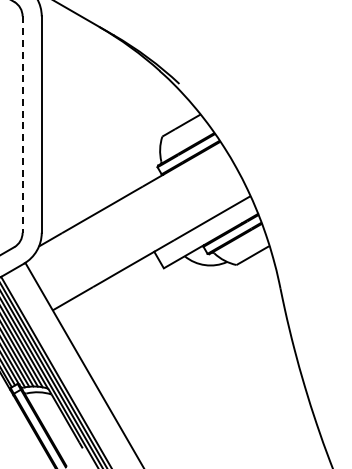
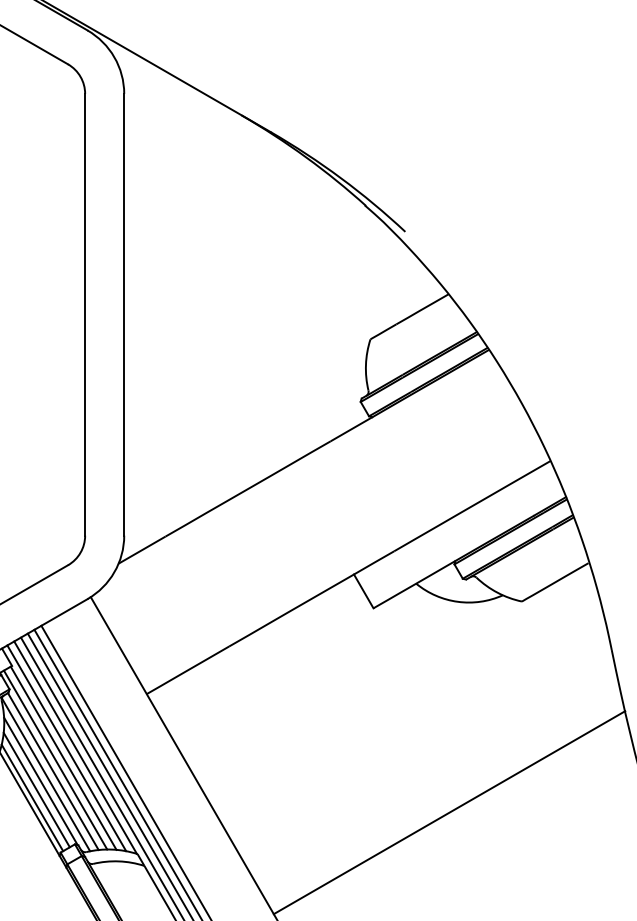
line: (22, 125) -> (84, 316), dashed -> solid
line: (201, 368) -> (450, 812), added

